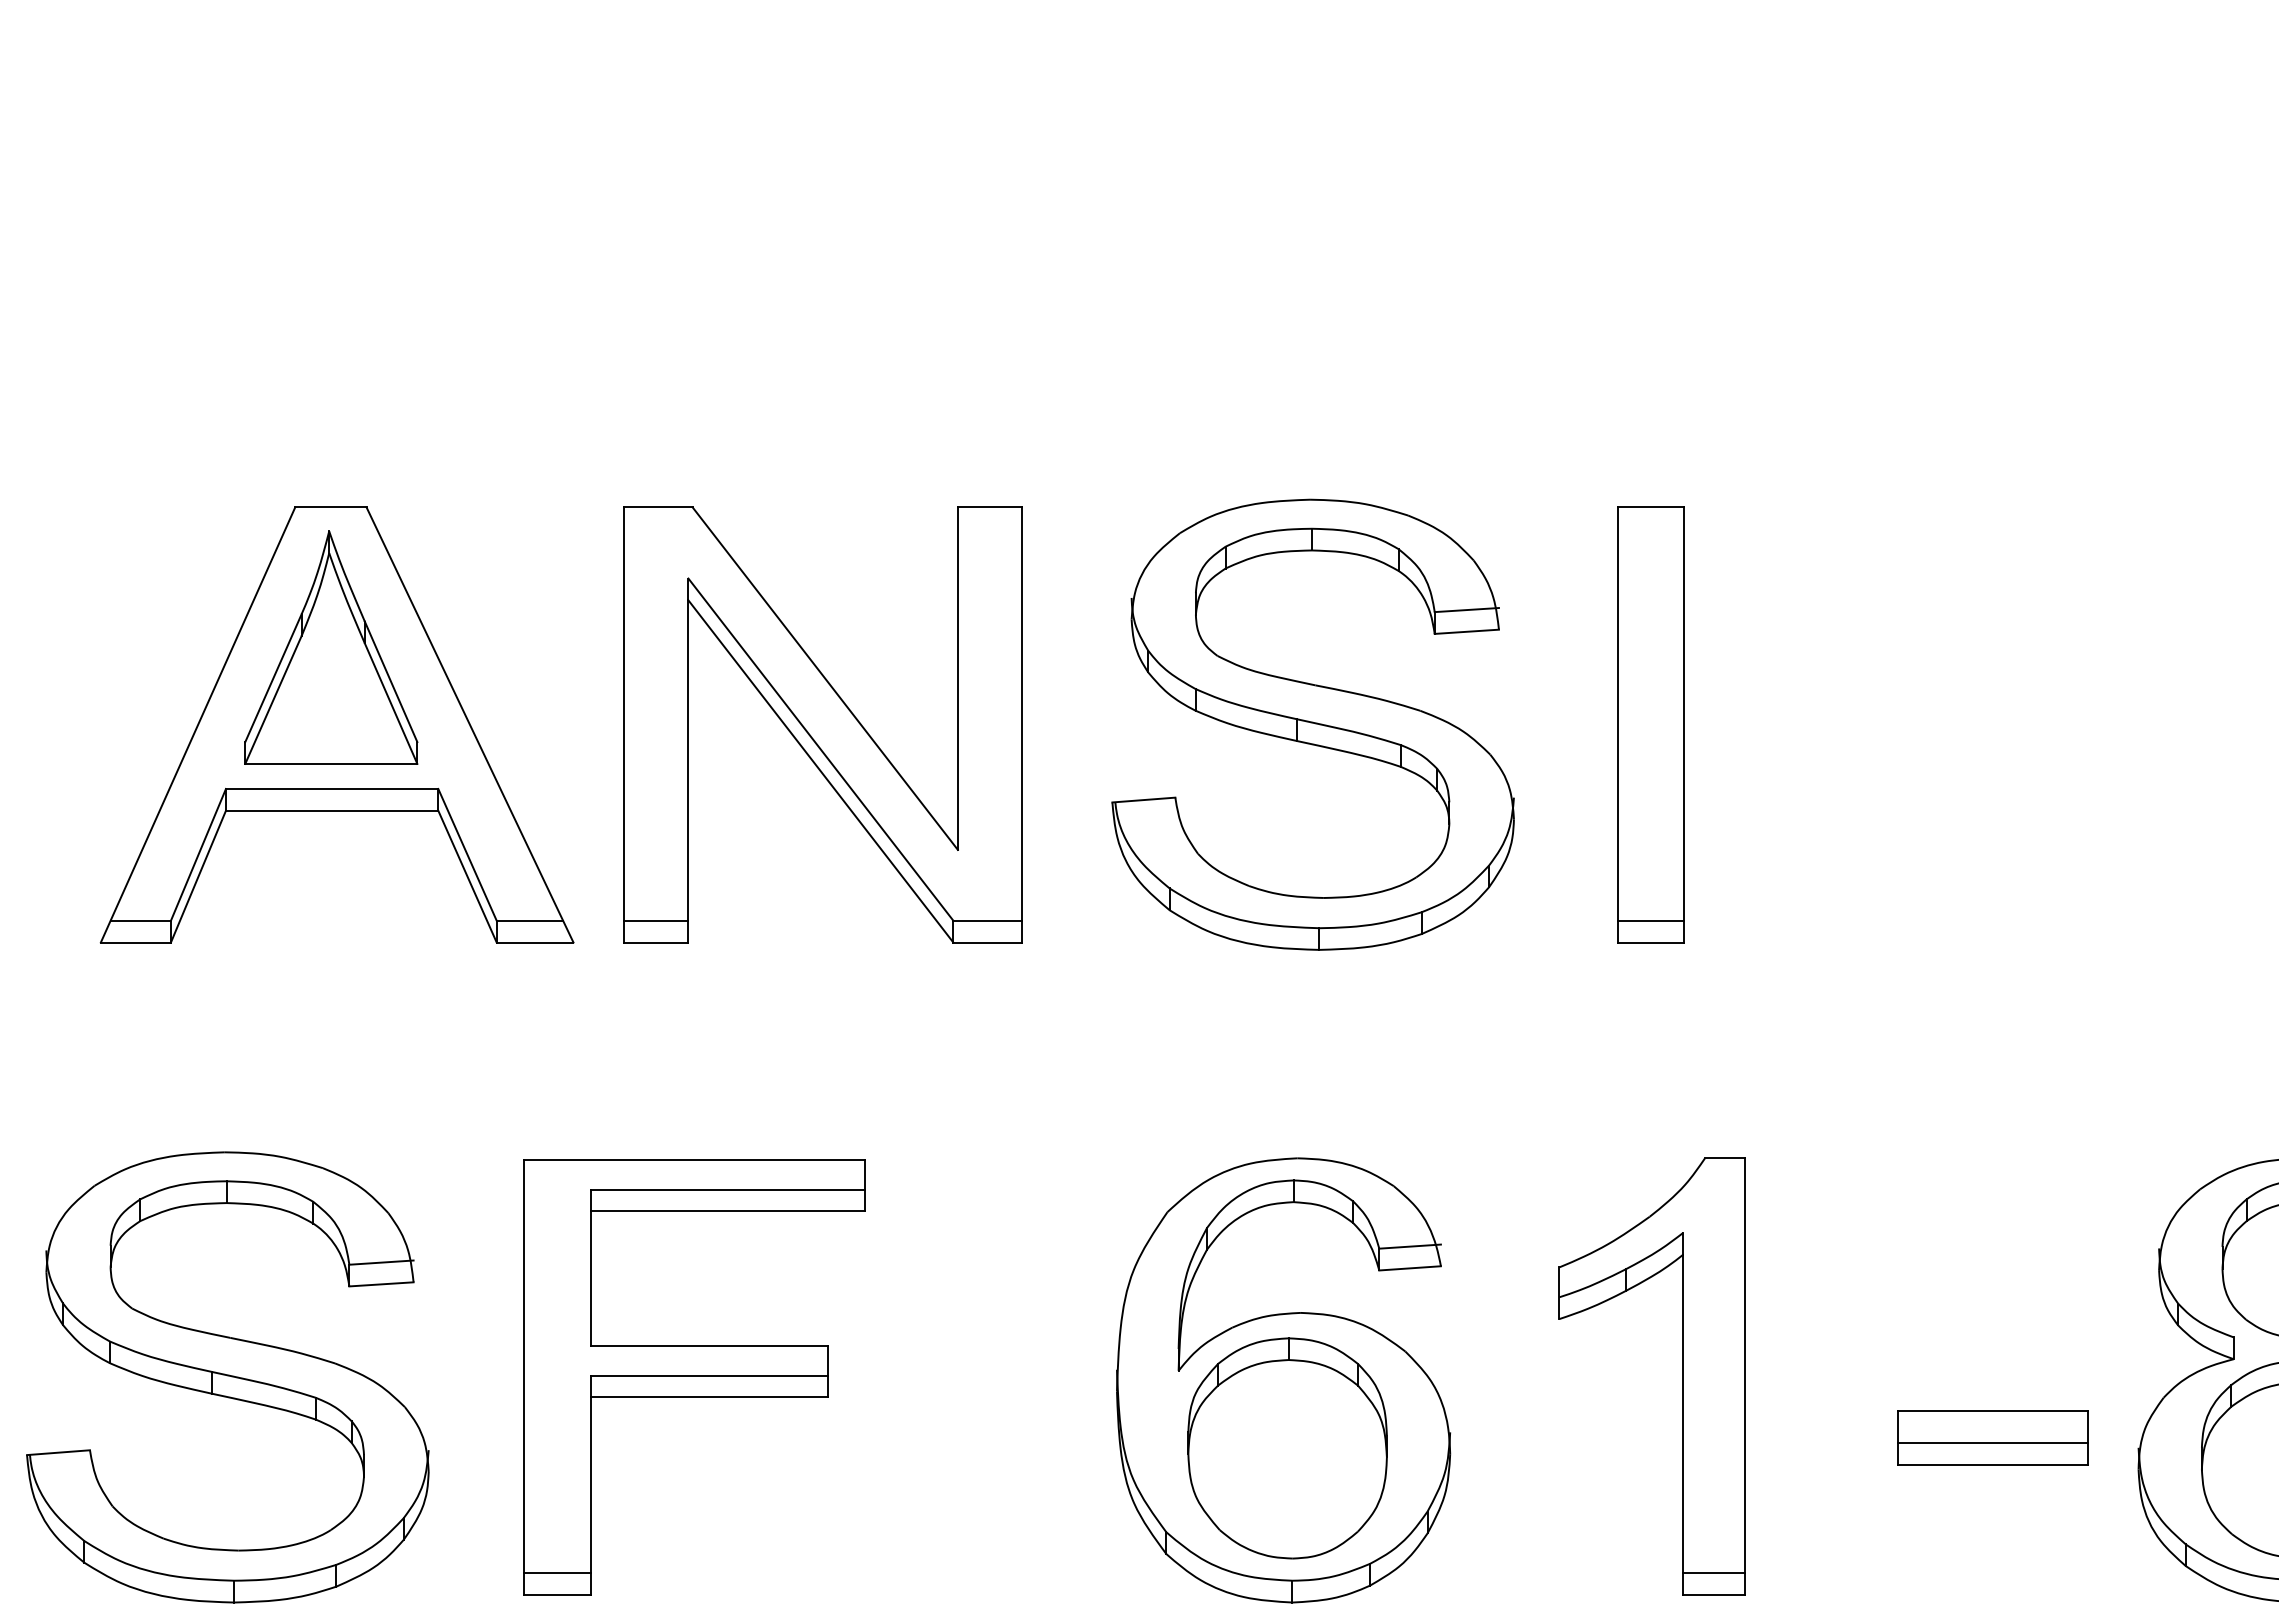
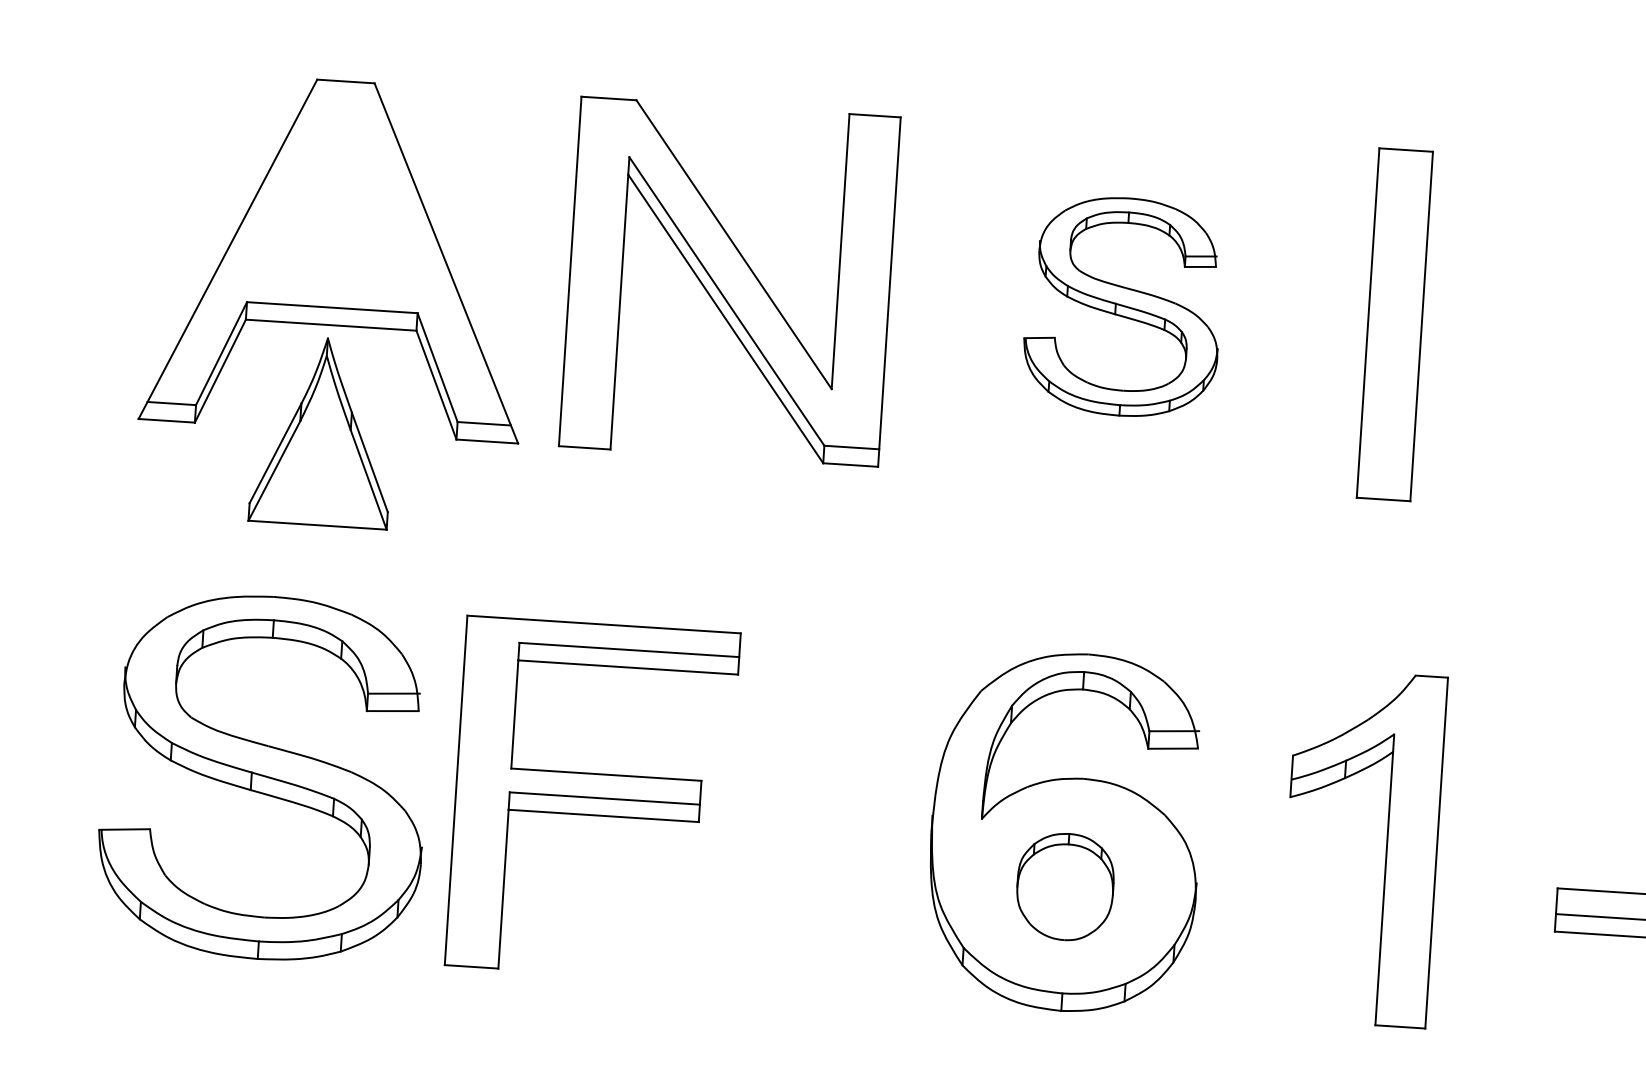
part: (331, 647) -> (323, 431), moved
part: (1312, 724) -> (1123, 306), size x0.6
line: (656, 920) -> (585, 430), removed
line: (1650, 920) -> (1384, 481), removed
part: (227, 1377) -> (264, 777), moved
part: (1287, 1448) -> (1065, 886), size x0.6
line: (557, 1573) -> (472, 949), removed
line: (1714, 1573) -> (1401, 1009), removed

